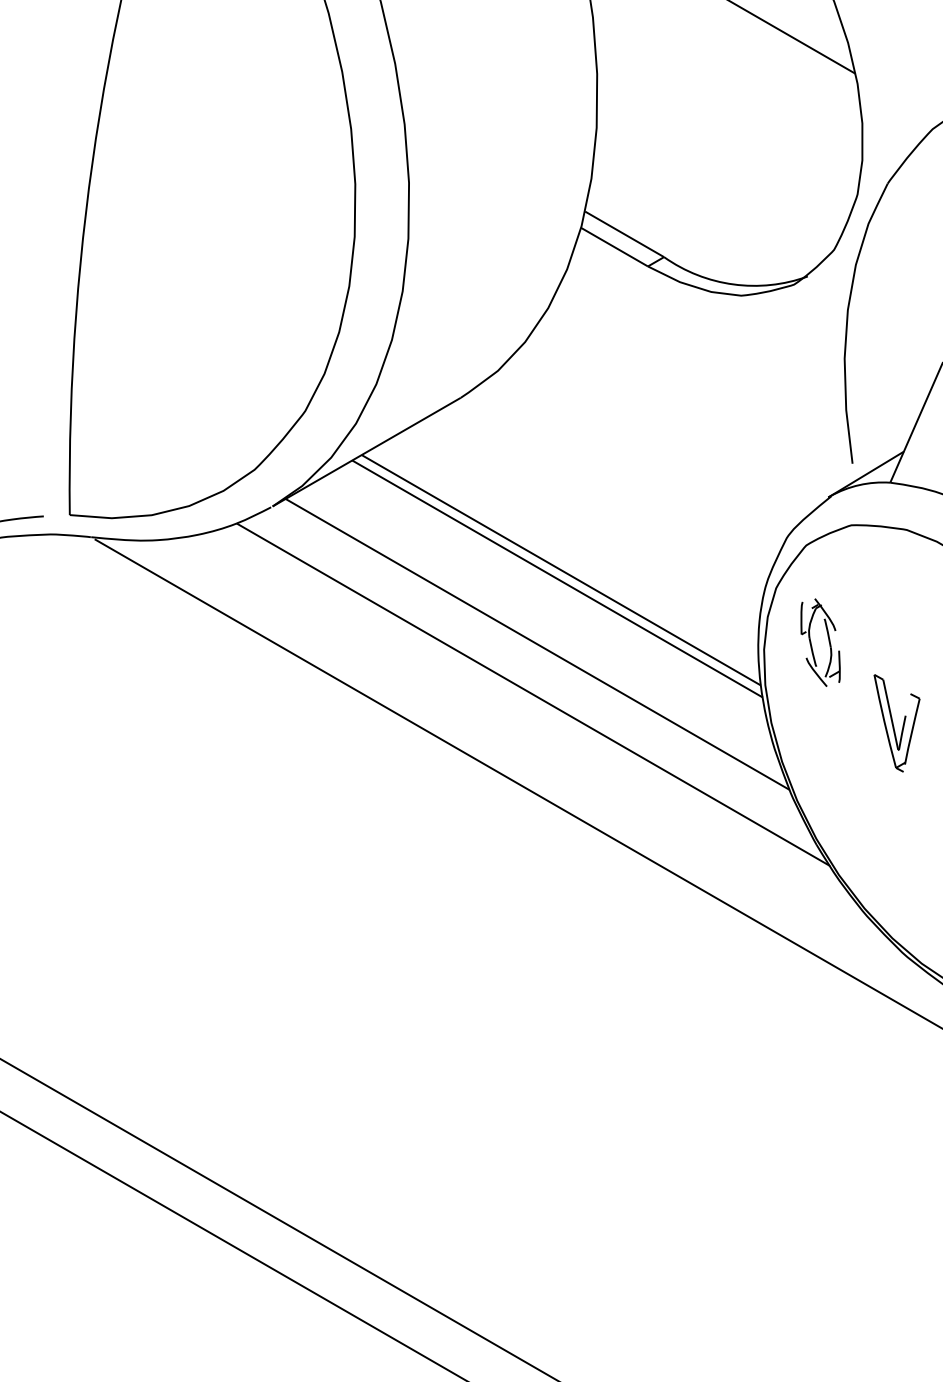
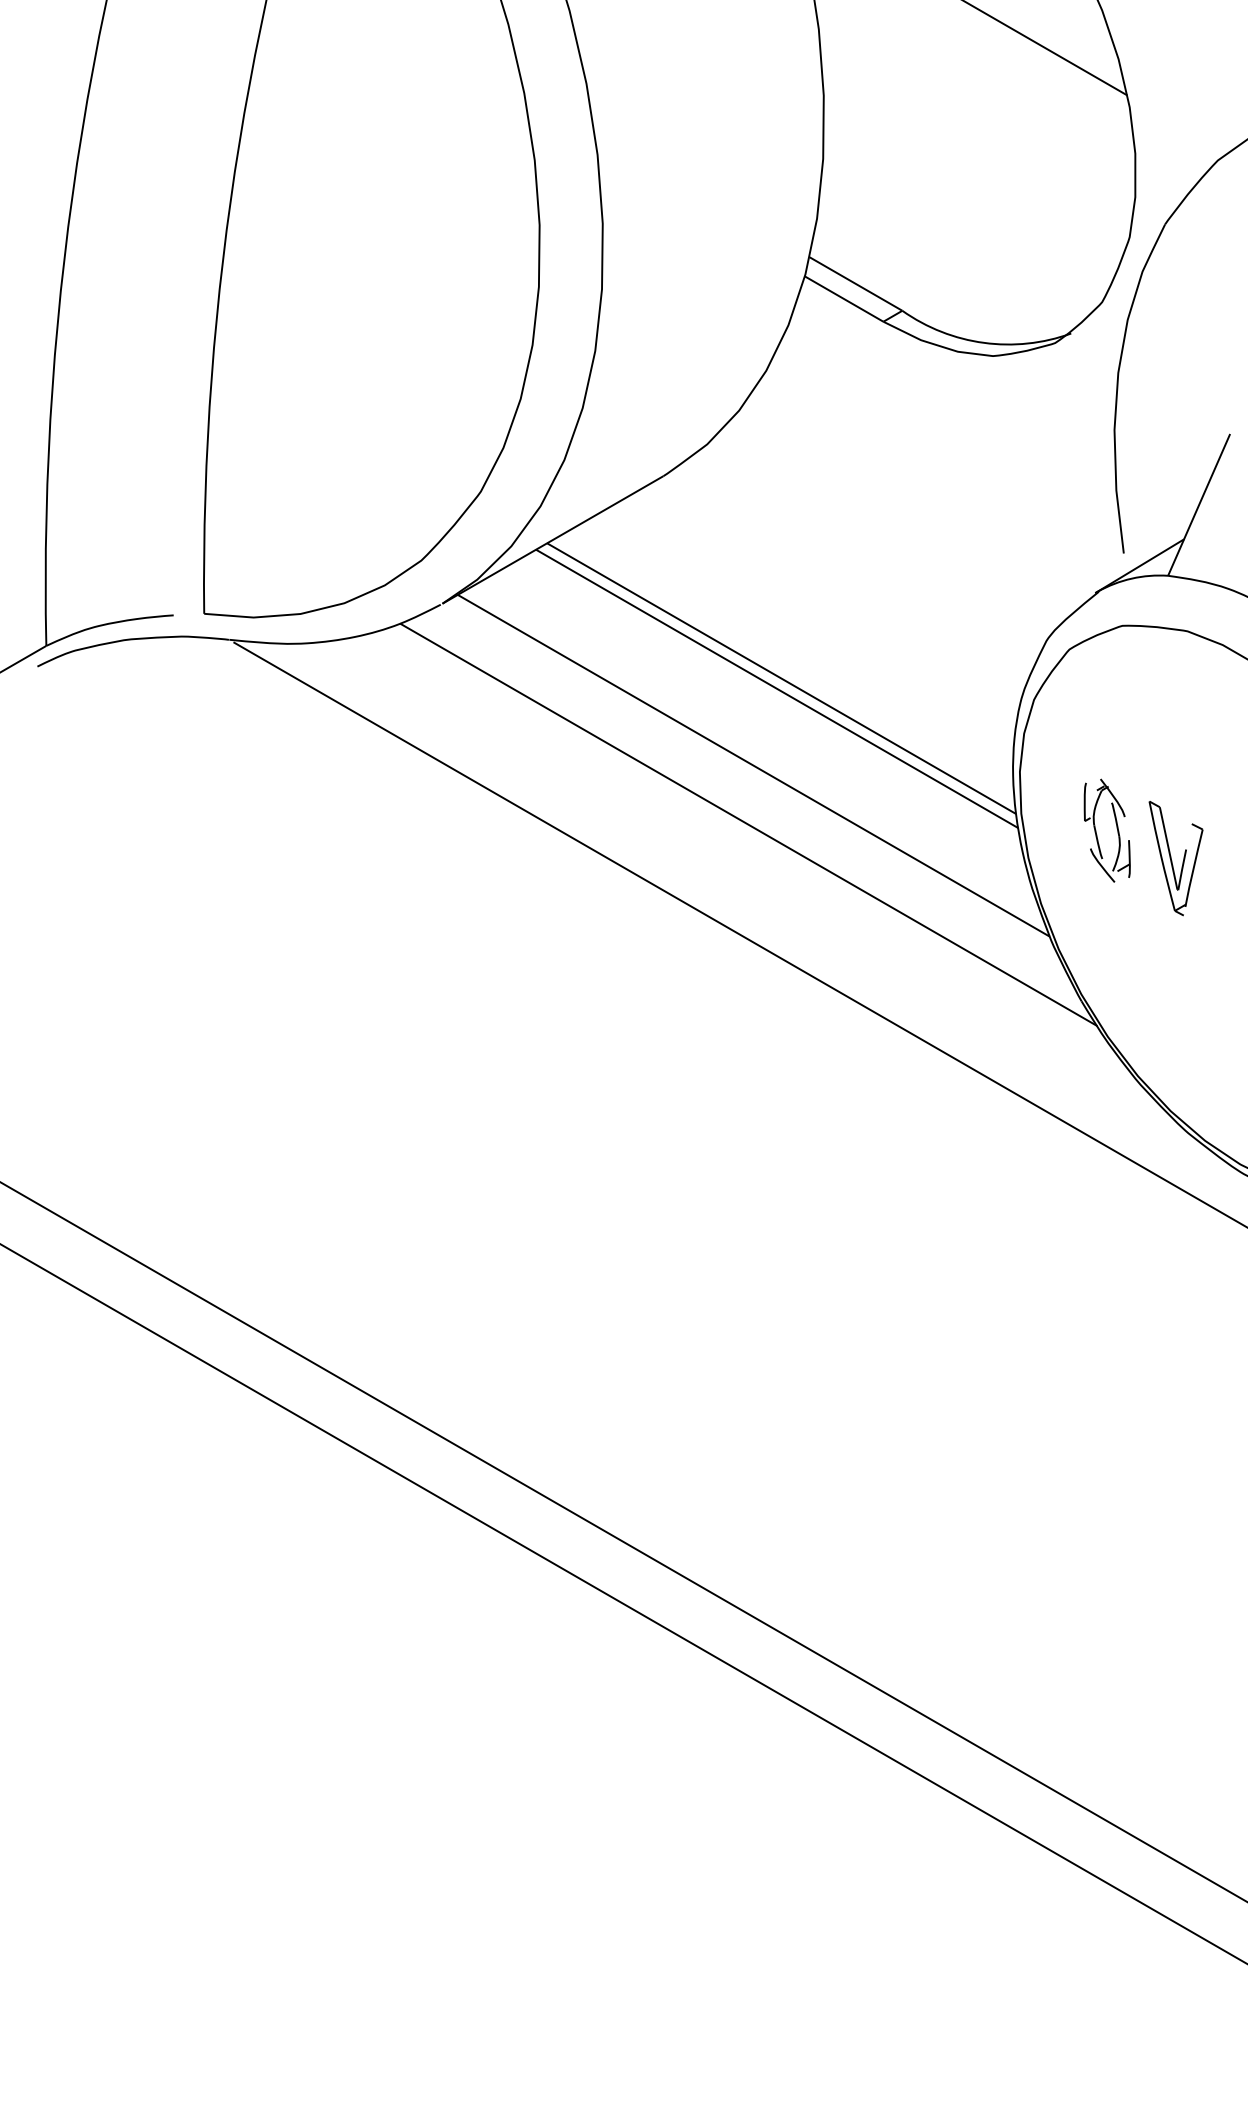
part: (812, 645) -> (1097, 834), moved

